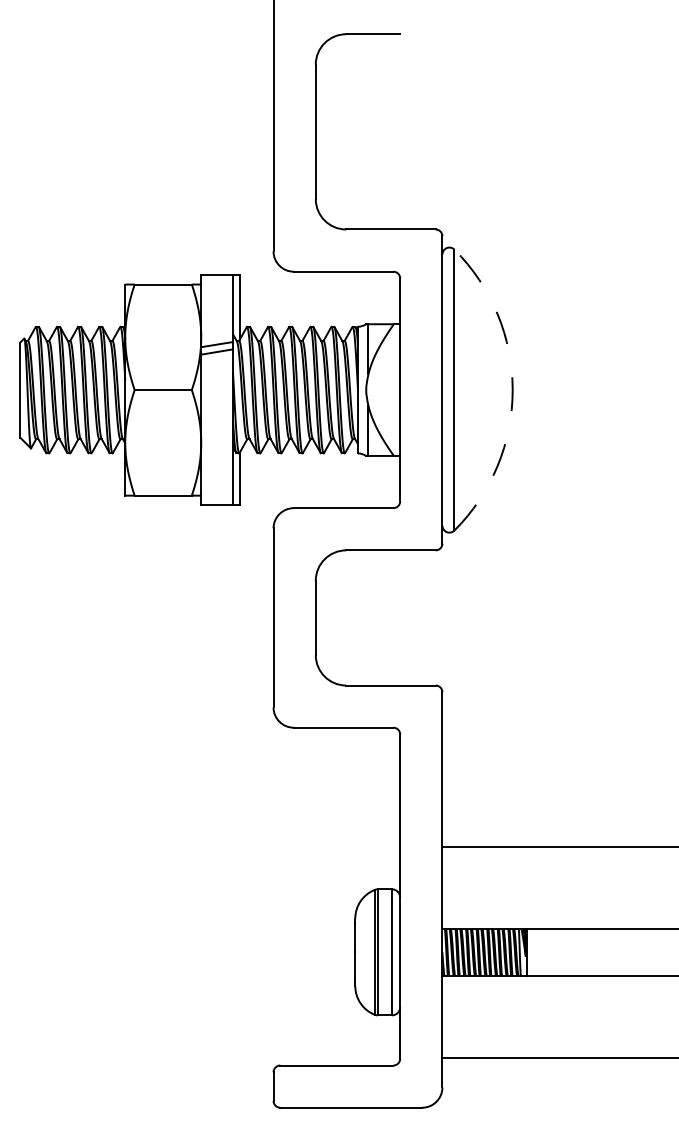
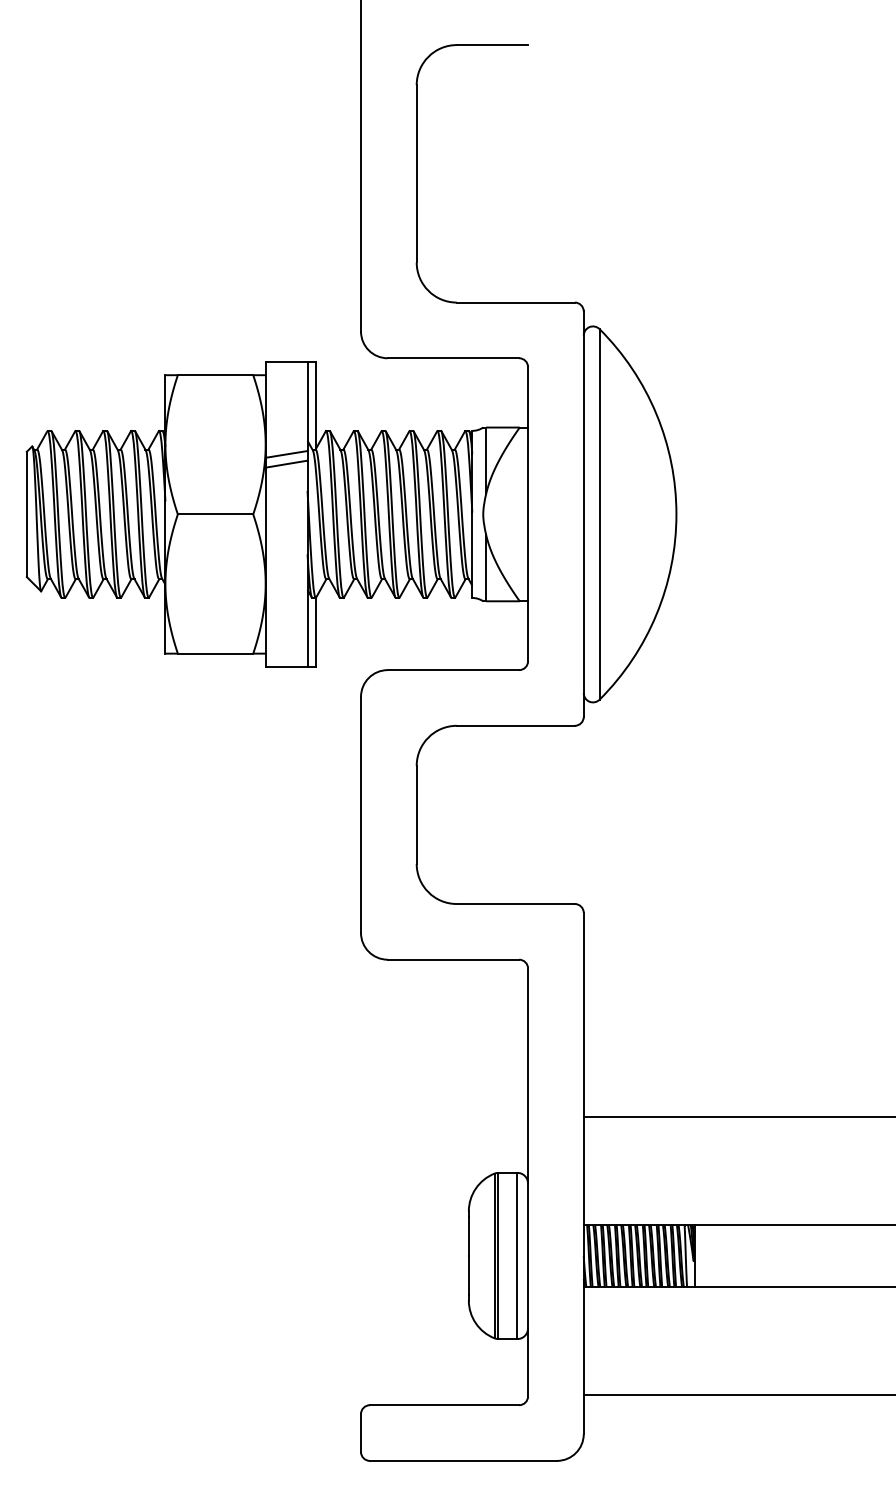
arc: (512, 390) -> (676, 514), dashed -> solid

